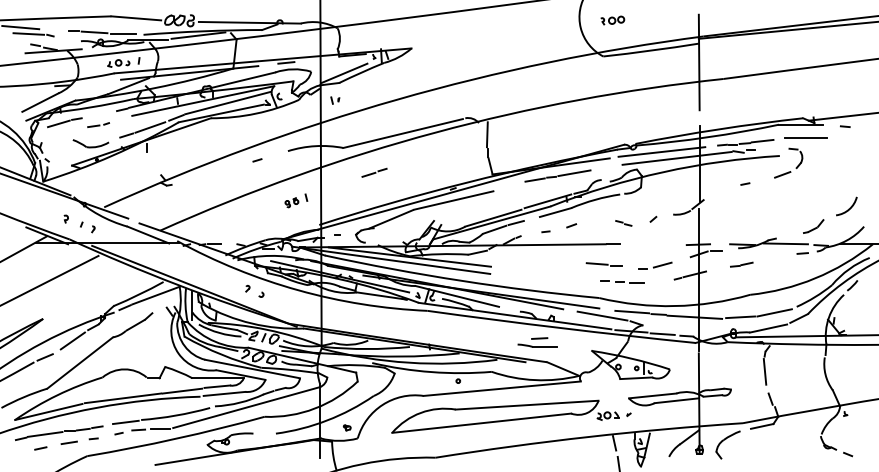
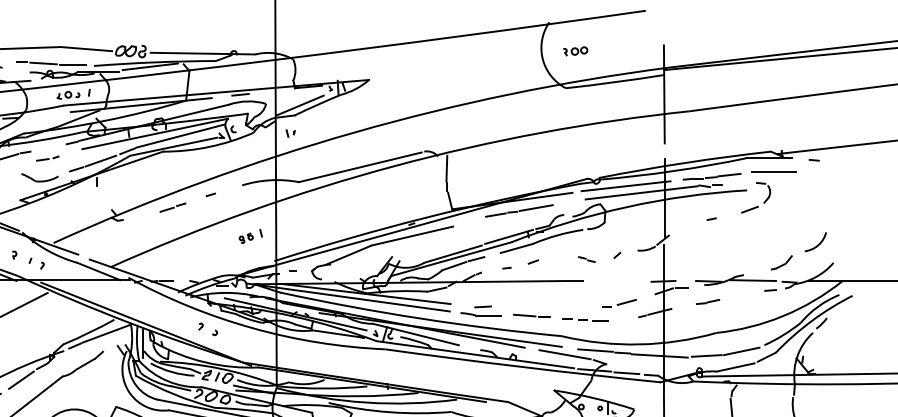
line: (374, 172) -> (172, 207), moved
line: (603, 264) -> (531, 316), moved
part: (537, 342) -> (480, 310), moved

